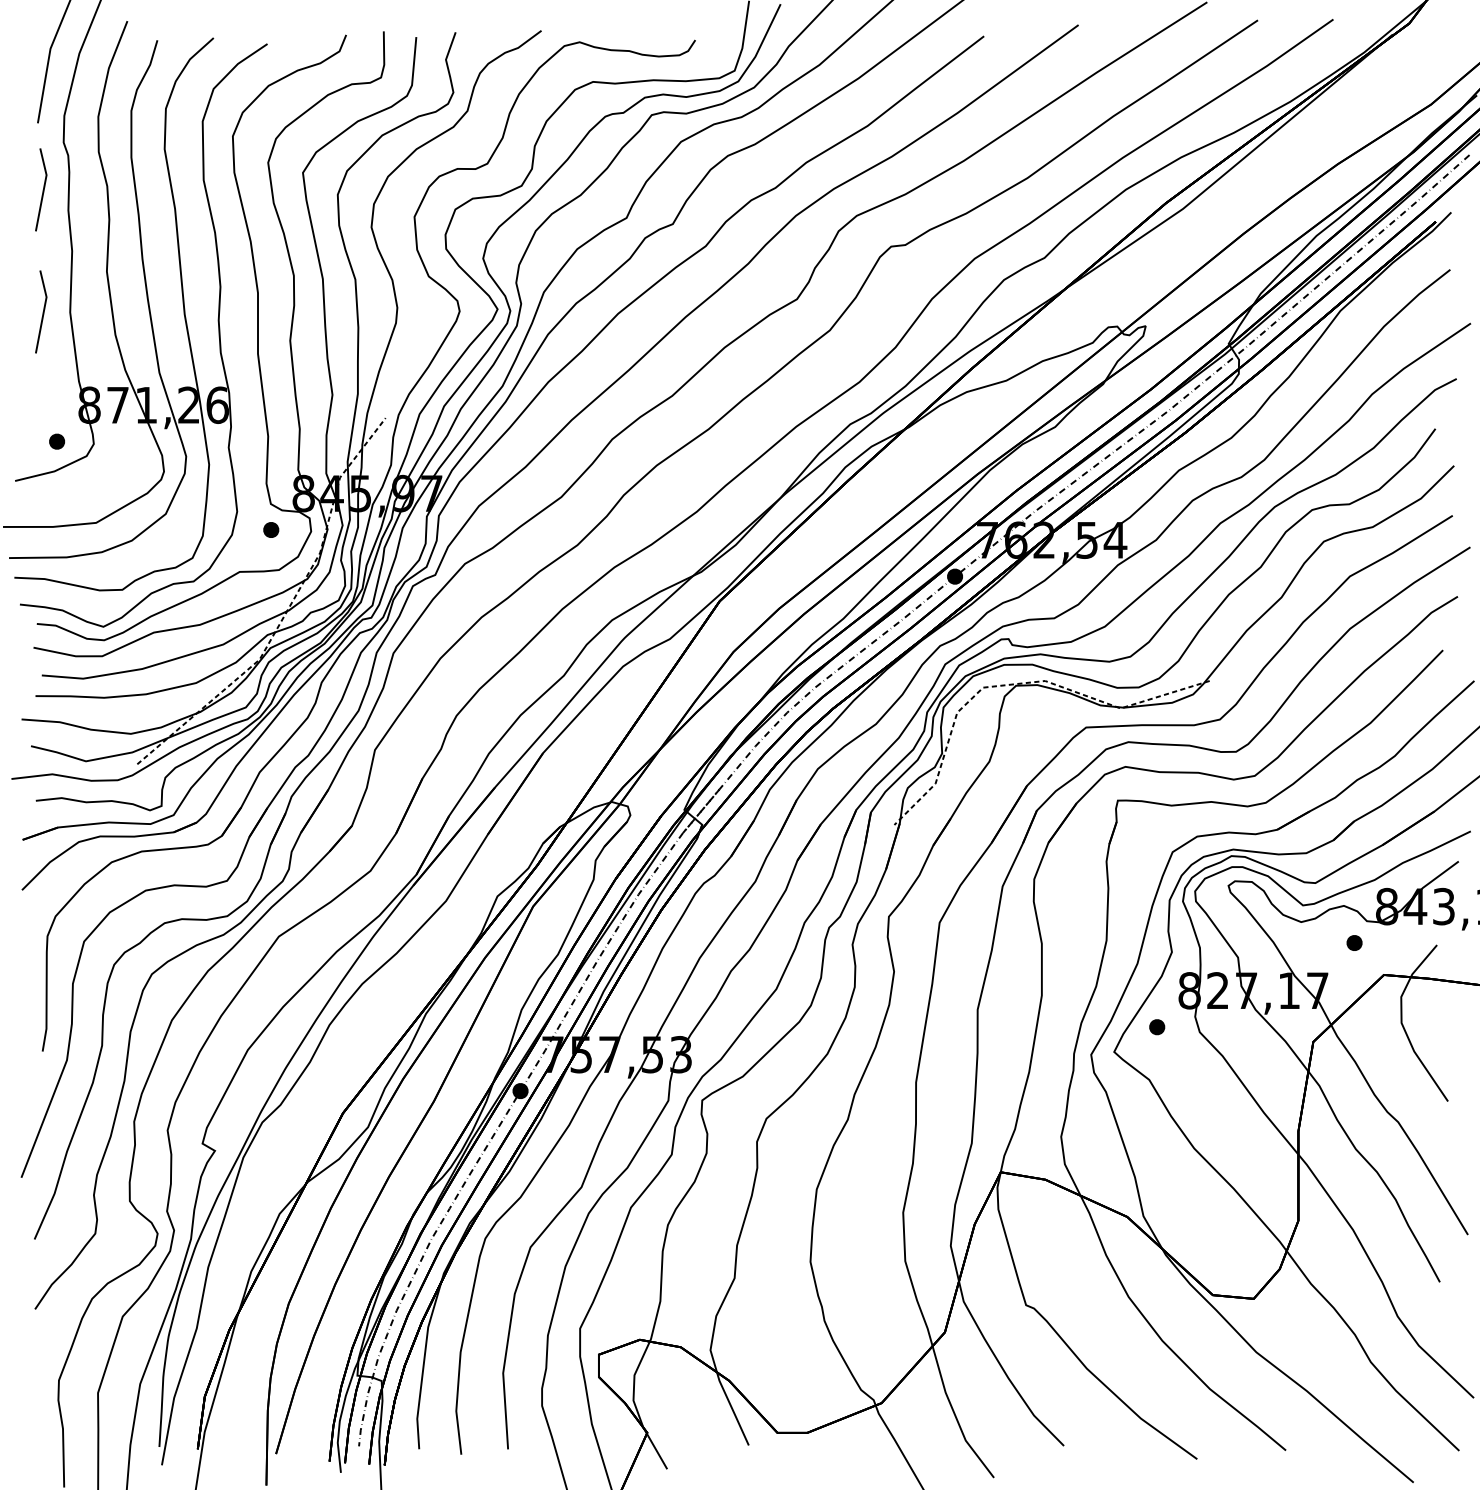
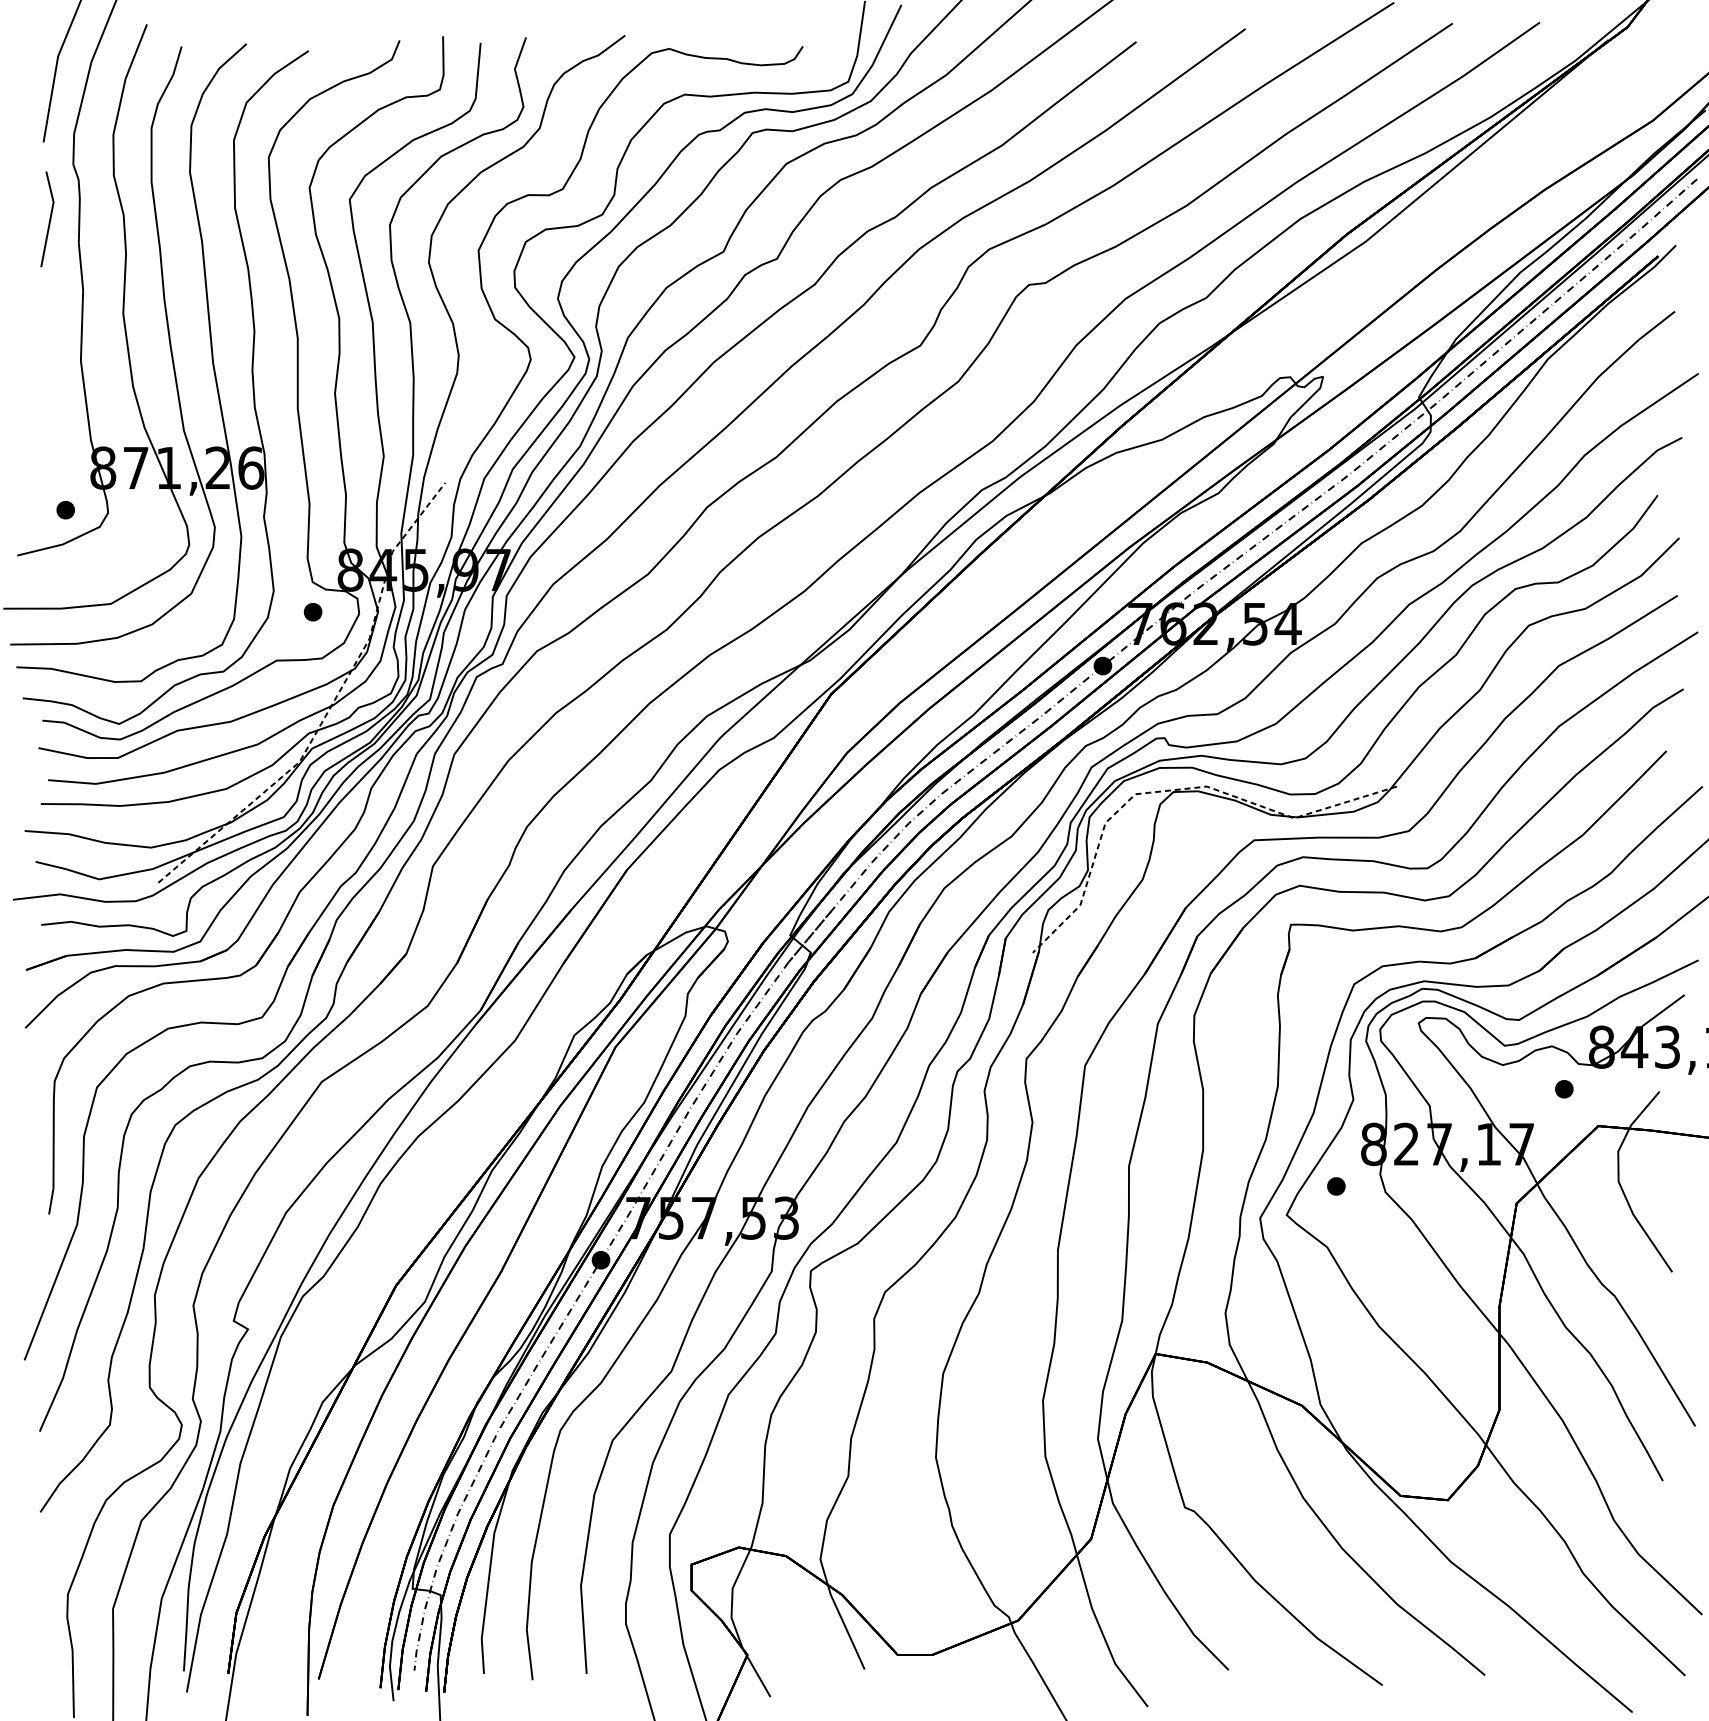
line: (43, 312) -> (49, 360), removed

